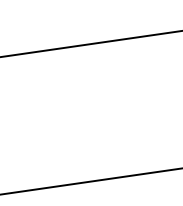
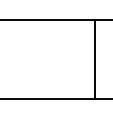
line: (157, 101) -> (95, 58), added

